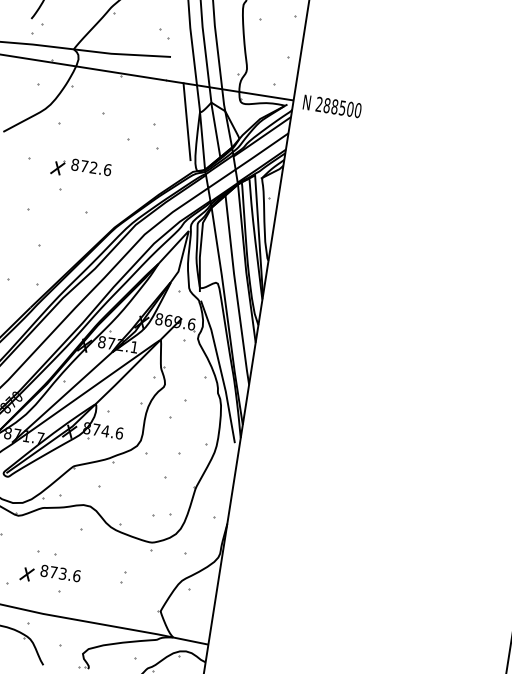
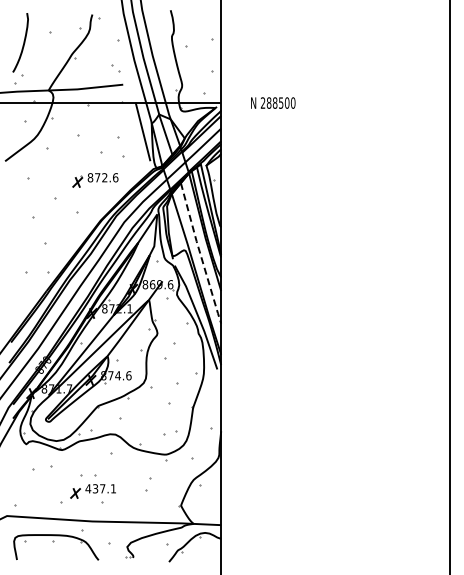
text: (332, 105) -> (273, 102), moved
part: (81, 169) -> (95, 180), moved
line: (236, 290) -> (200, 253), solid -> dashed
text: (60, 573) -> (100, 488), 873.6 -> 437.1
part: (122, 577) -> (148, 484), size x1.6

